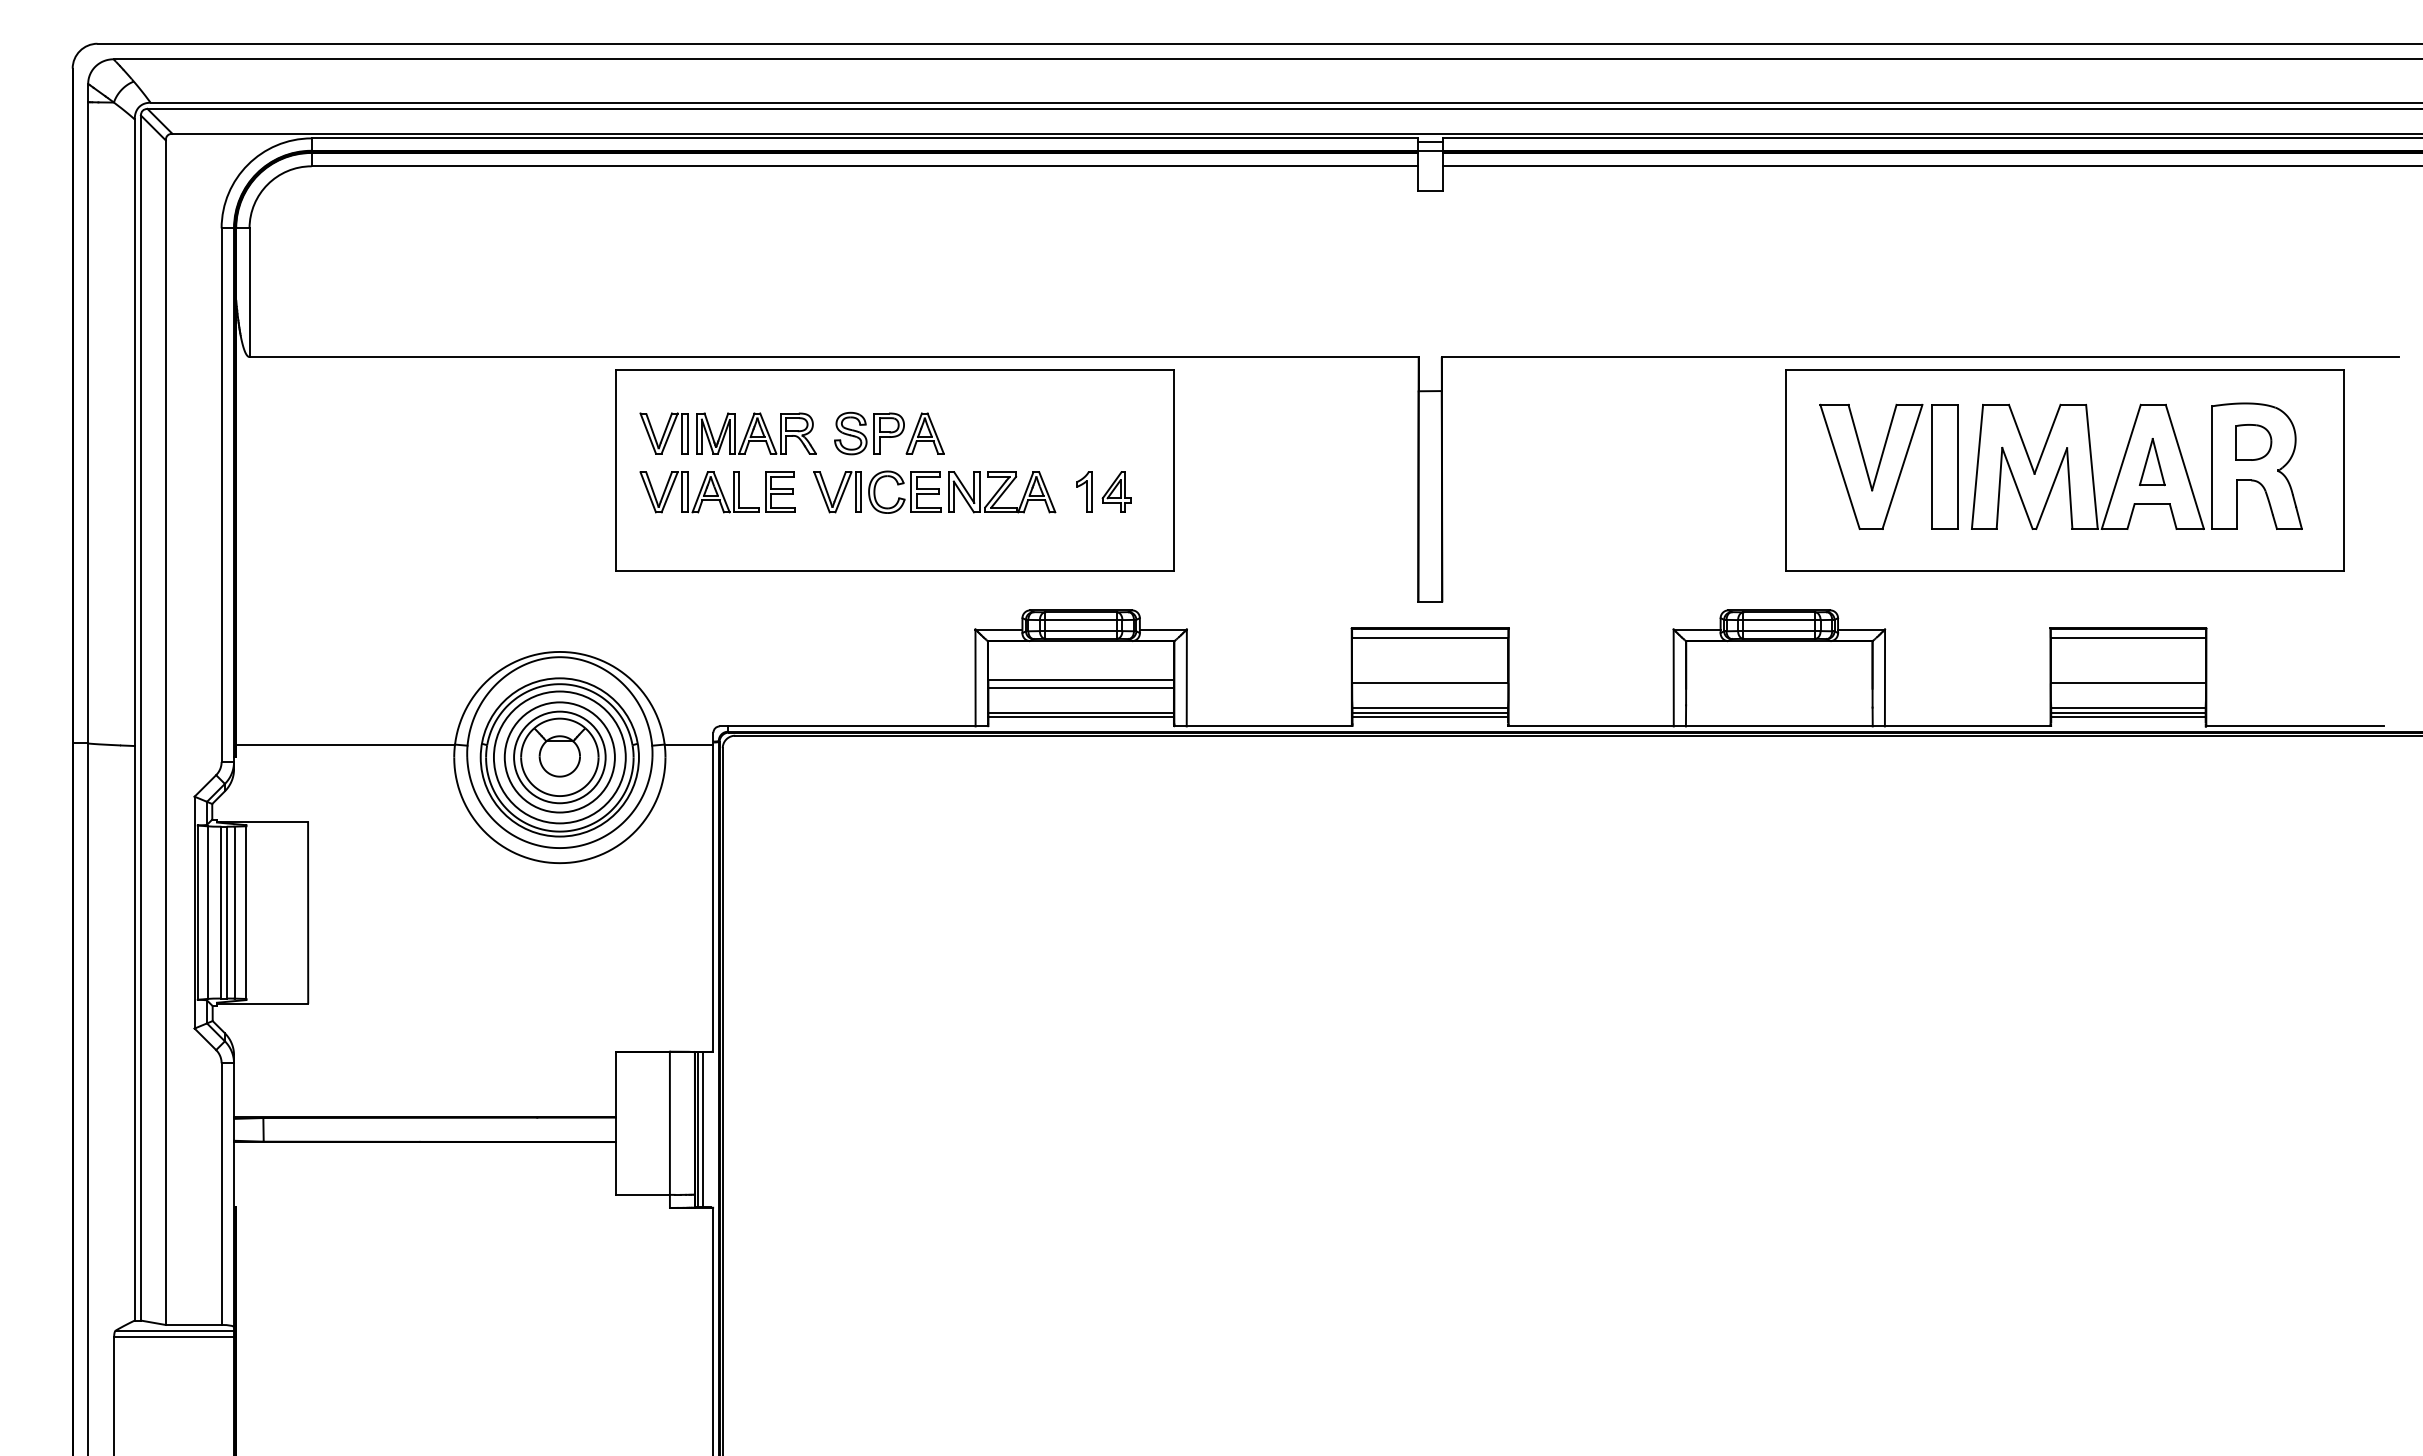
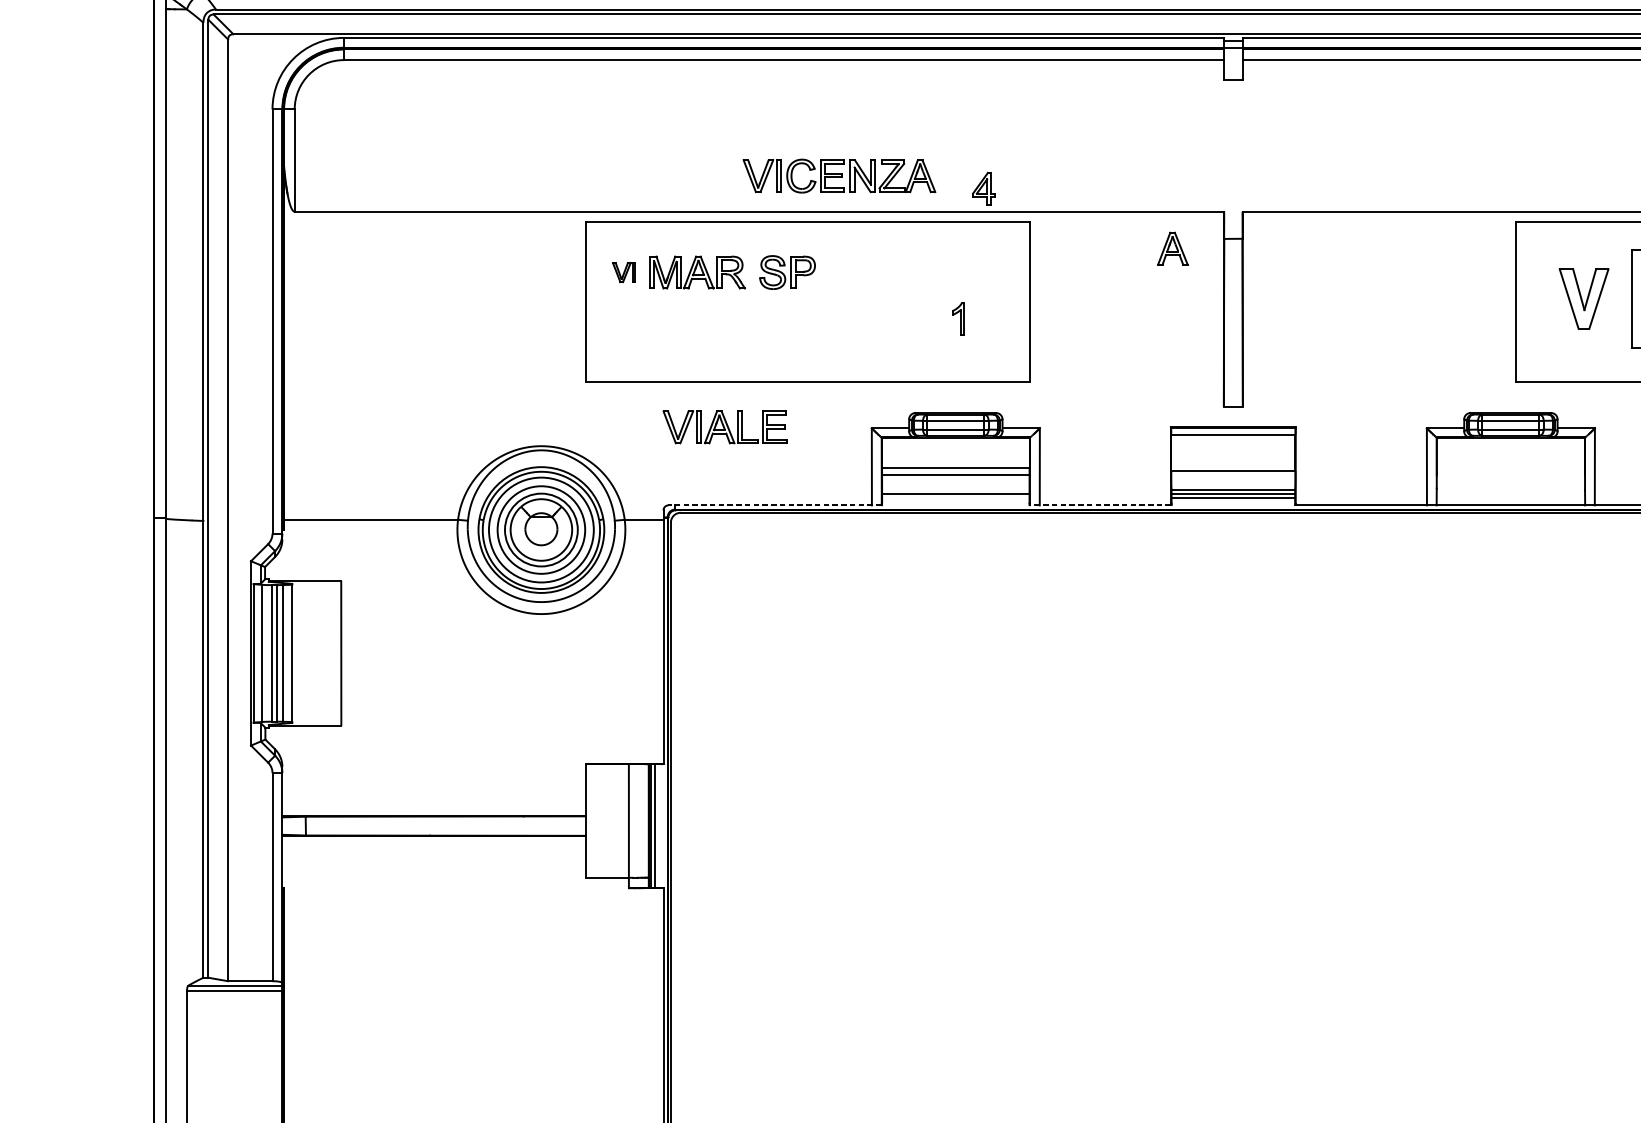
part: (663, 433) -> (623, 272), size x0.6
part: (924, 433) -> (1172, 248), moved
part: (1871, 466) -> (1584, 298), size x0.6
part: (934, 491) -> (839, 175), moved
part: (1116, 491) -> (983, 188), moved
part: (717, 492) -> (724, 427), moved
line: (1080, 717) -> (955, 498), removed
line: (853, 726) -> (774, 505), solid -> dashed
line: (1263, 726) -> (1100, 505), solid -> dashed

